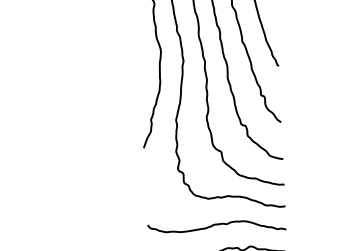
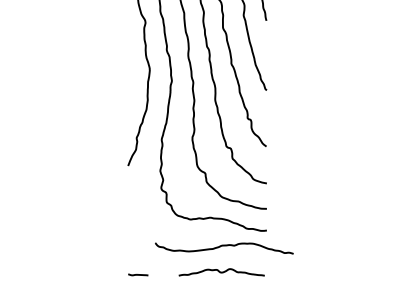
curve: (216, 225) -> (224, 246), moved

